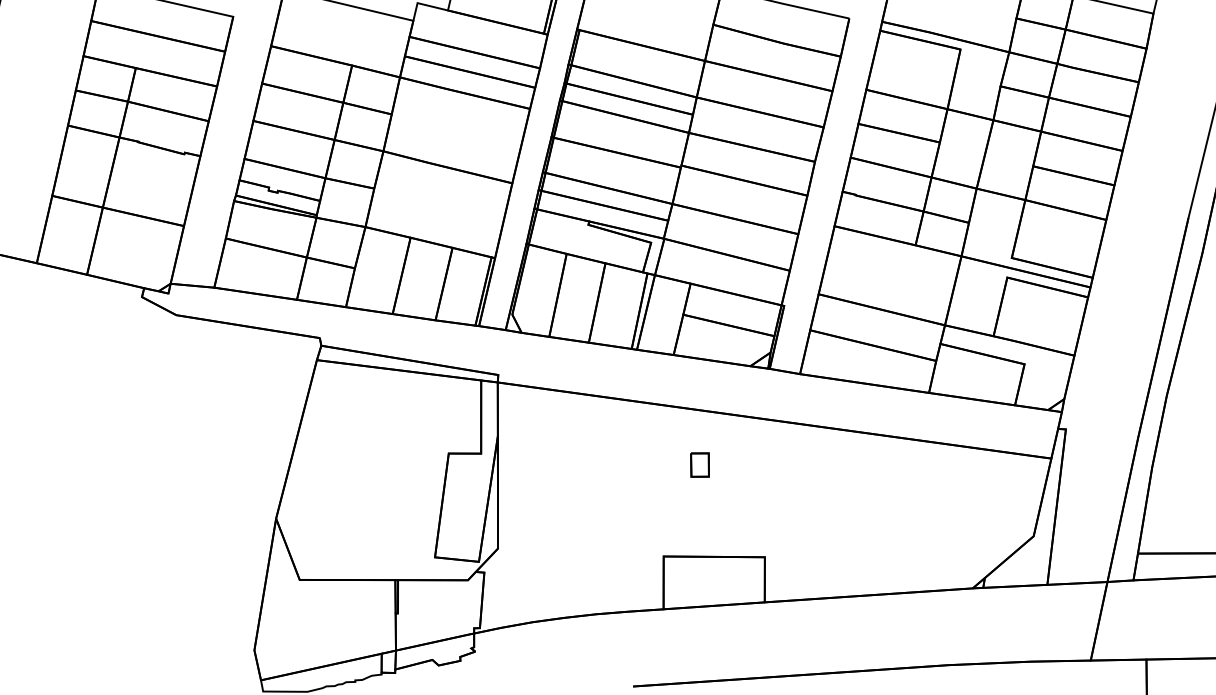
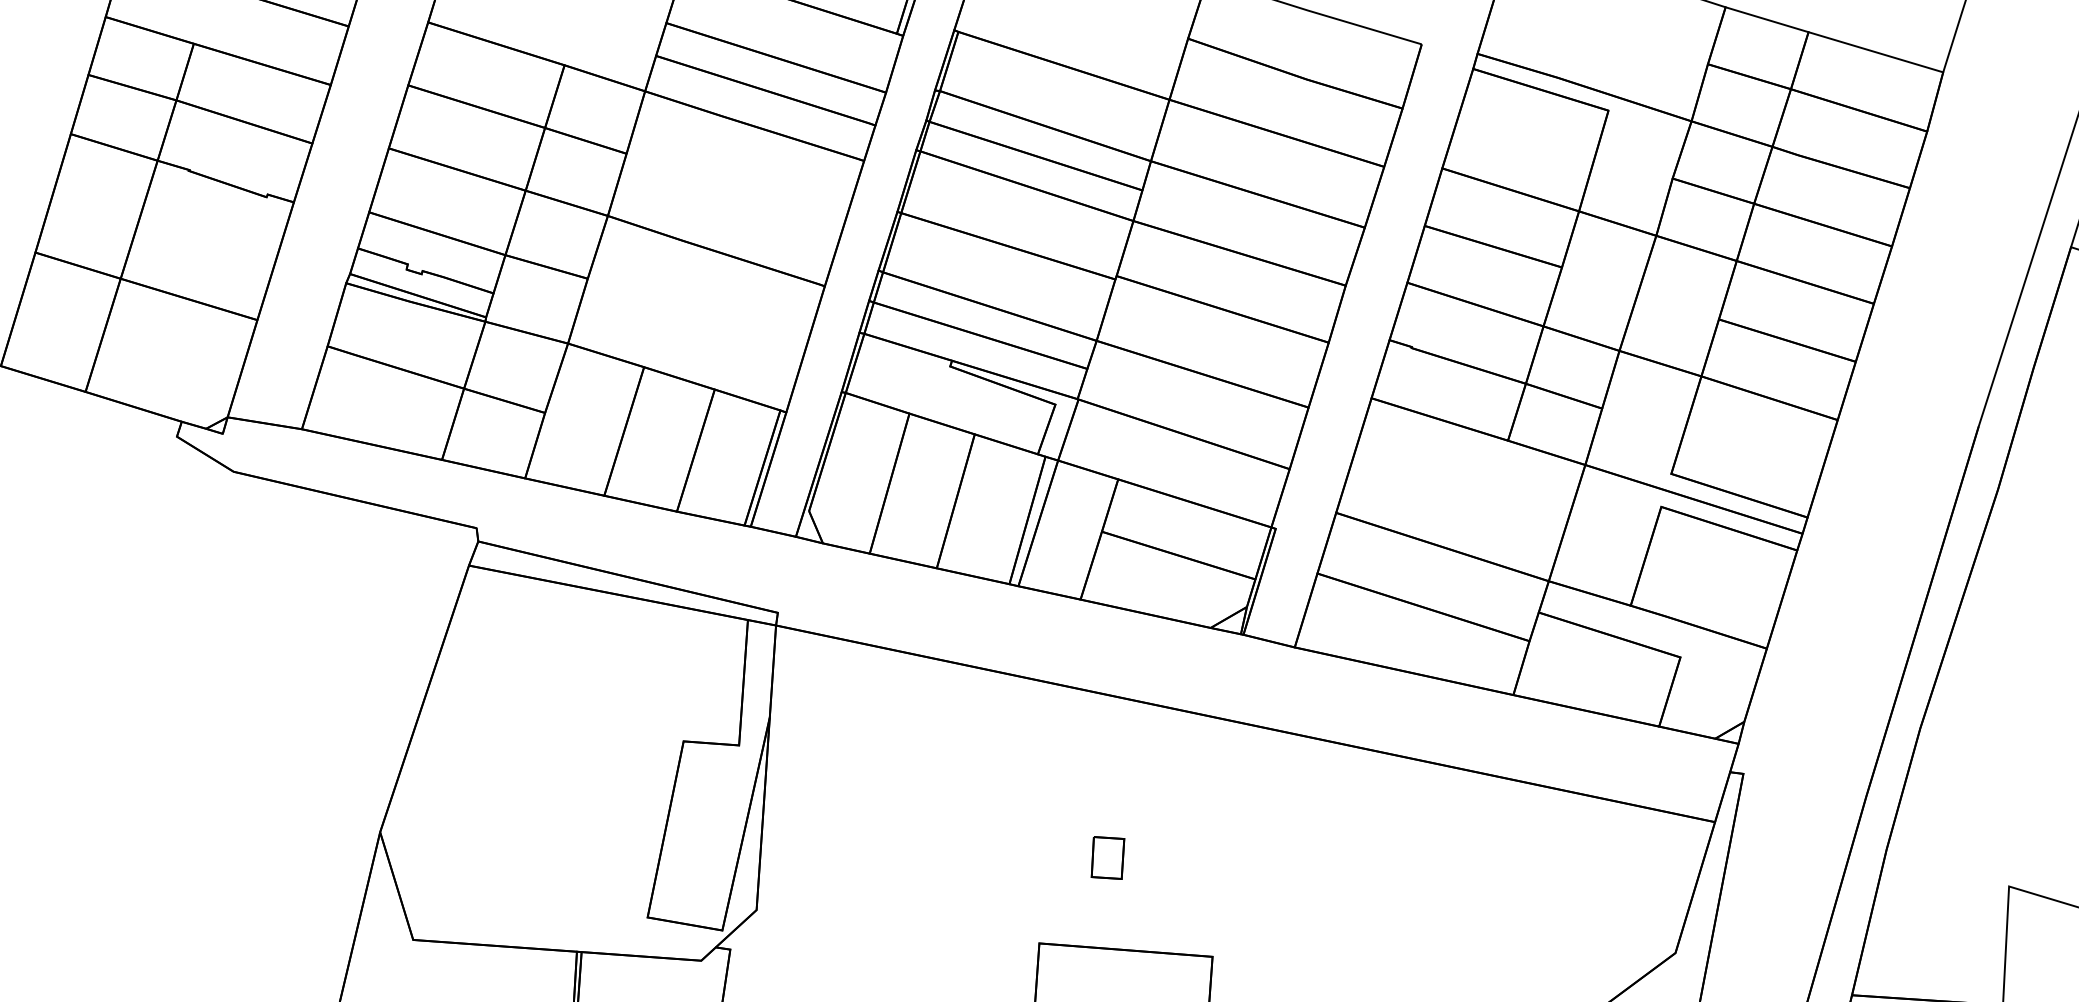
part: (699, 464) -> (1107, 856), moved

